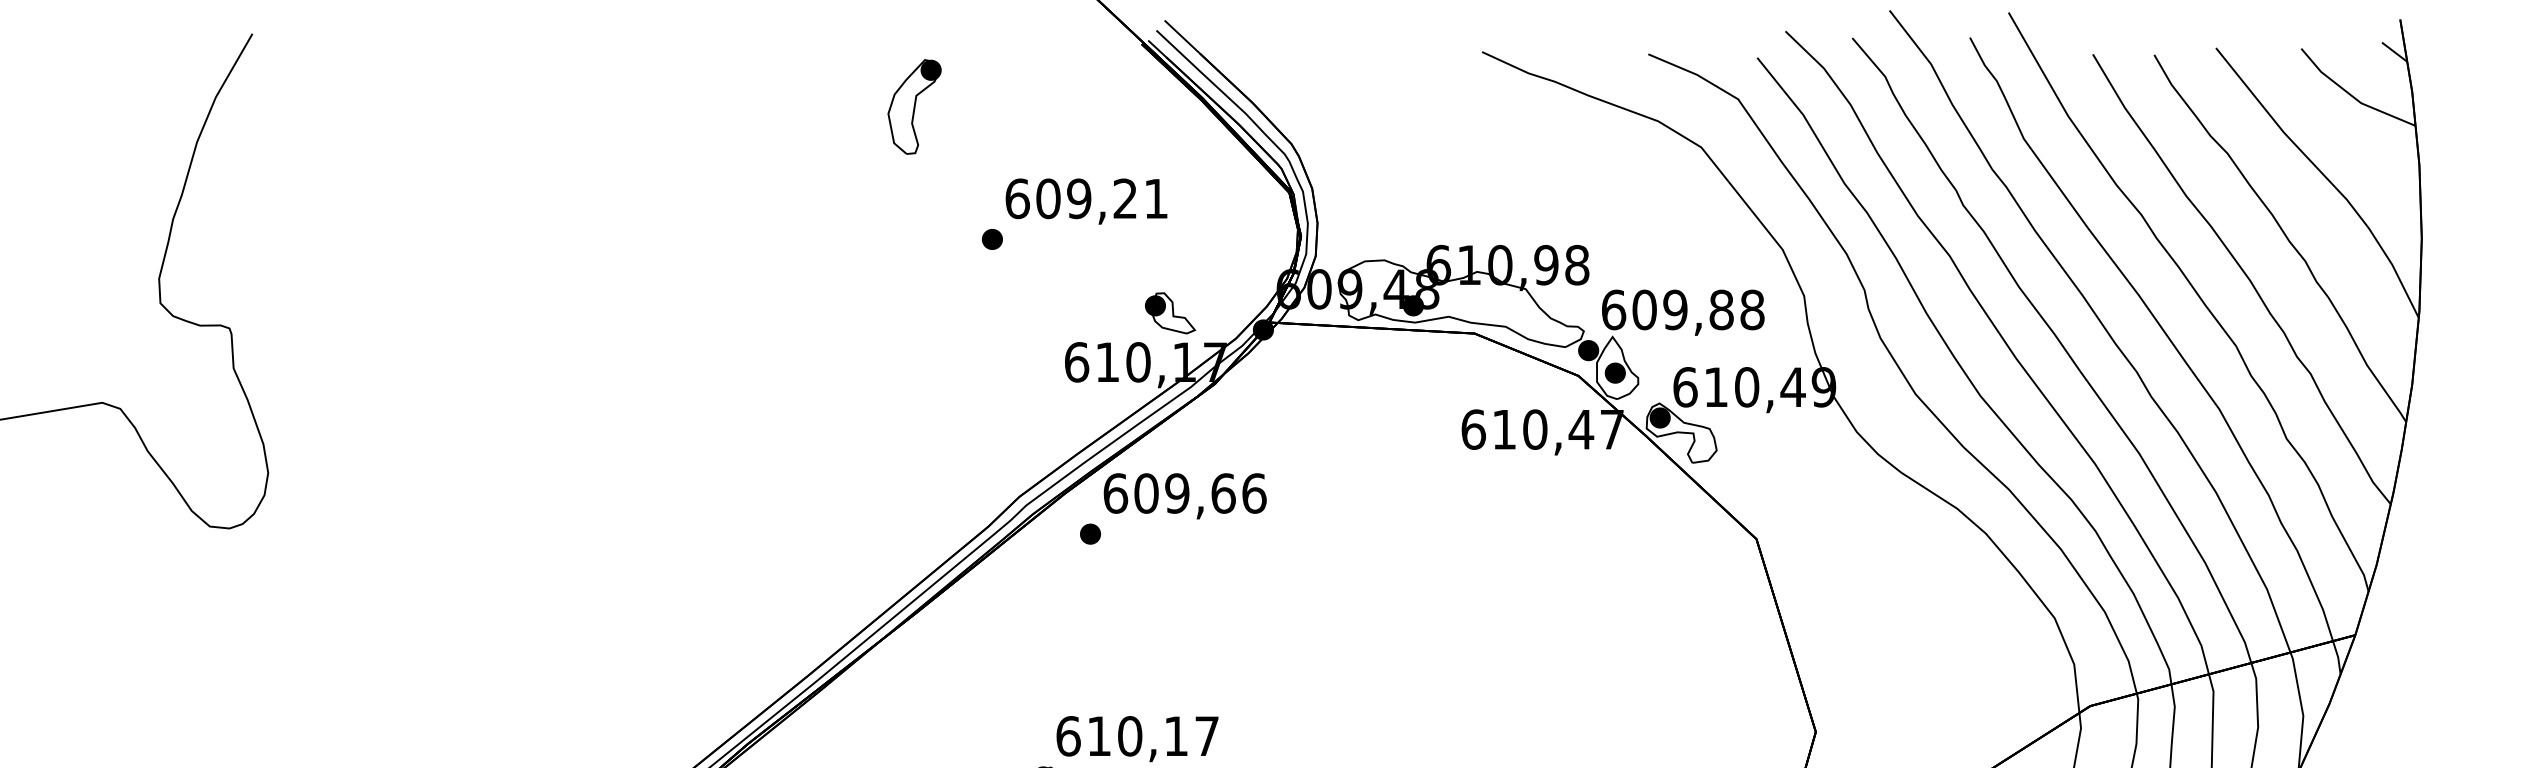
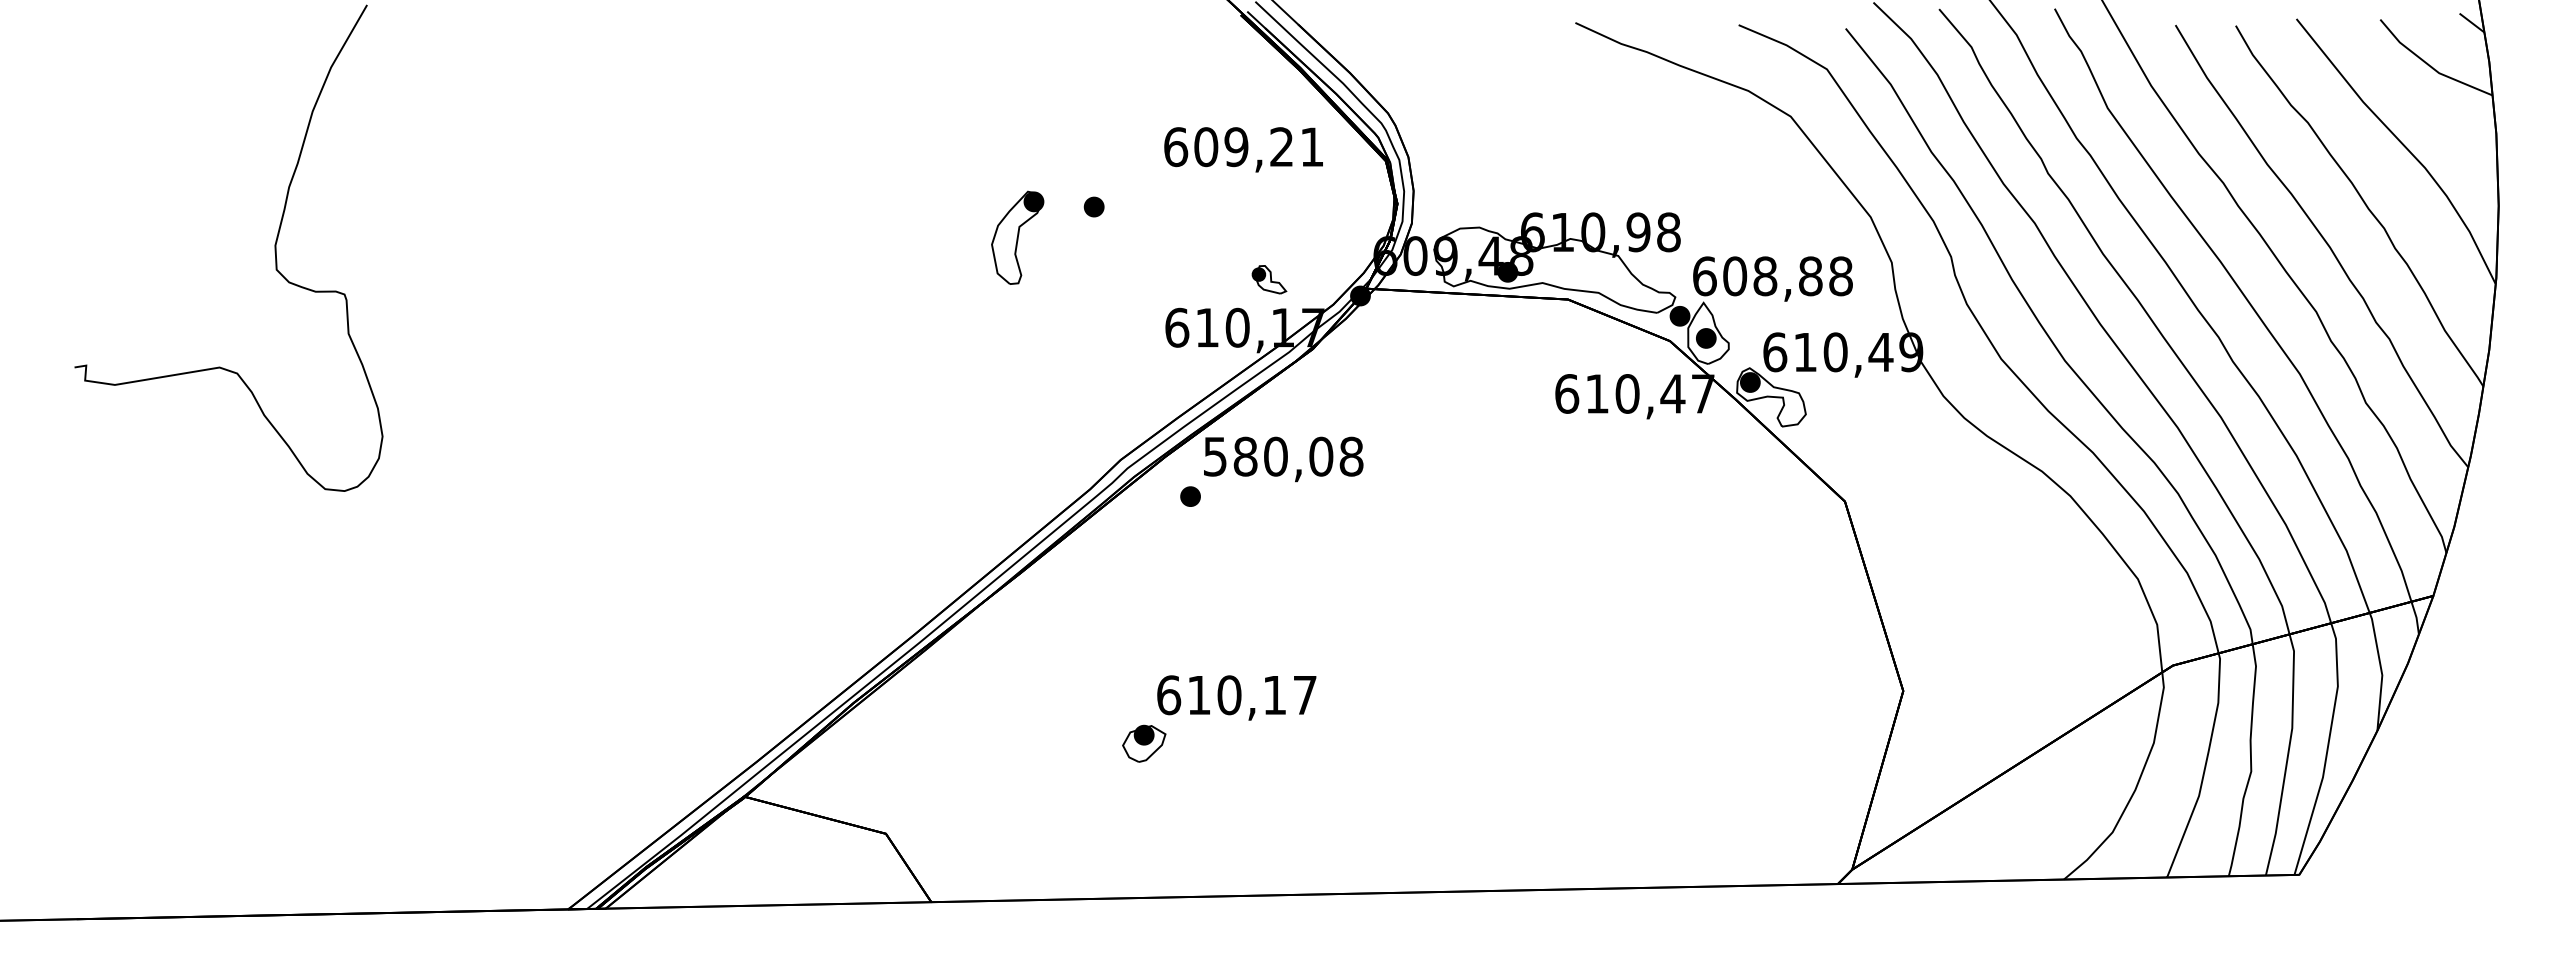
part: (914, 106) -> (1017, 237), moved
text: (1086, 201) -> (1243, 149), moved
text: (1675, 310) -> (1765, 276), 609,88 -> 608,88
part: (1170, 313) -> (1269, 279), size x0.7
text: (1185, 493) -> (1283, 456), 609,66 -> 580,08

